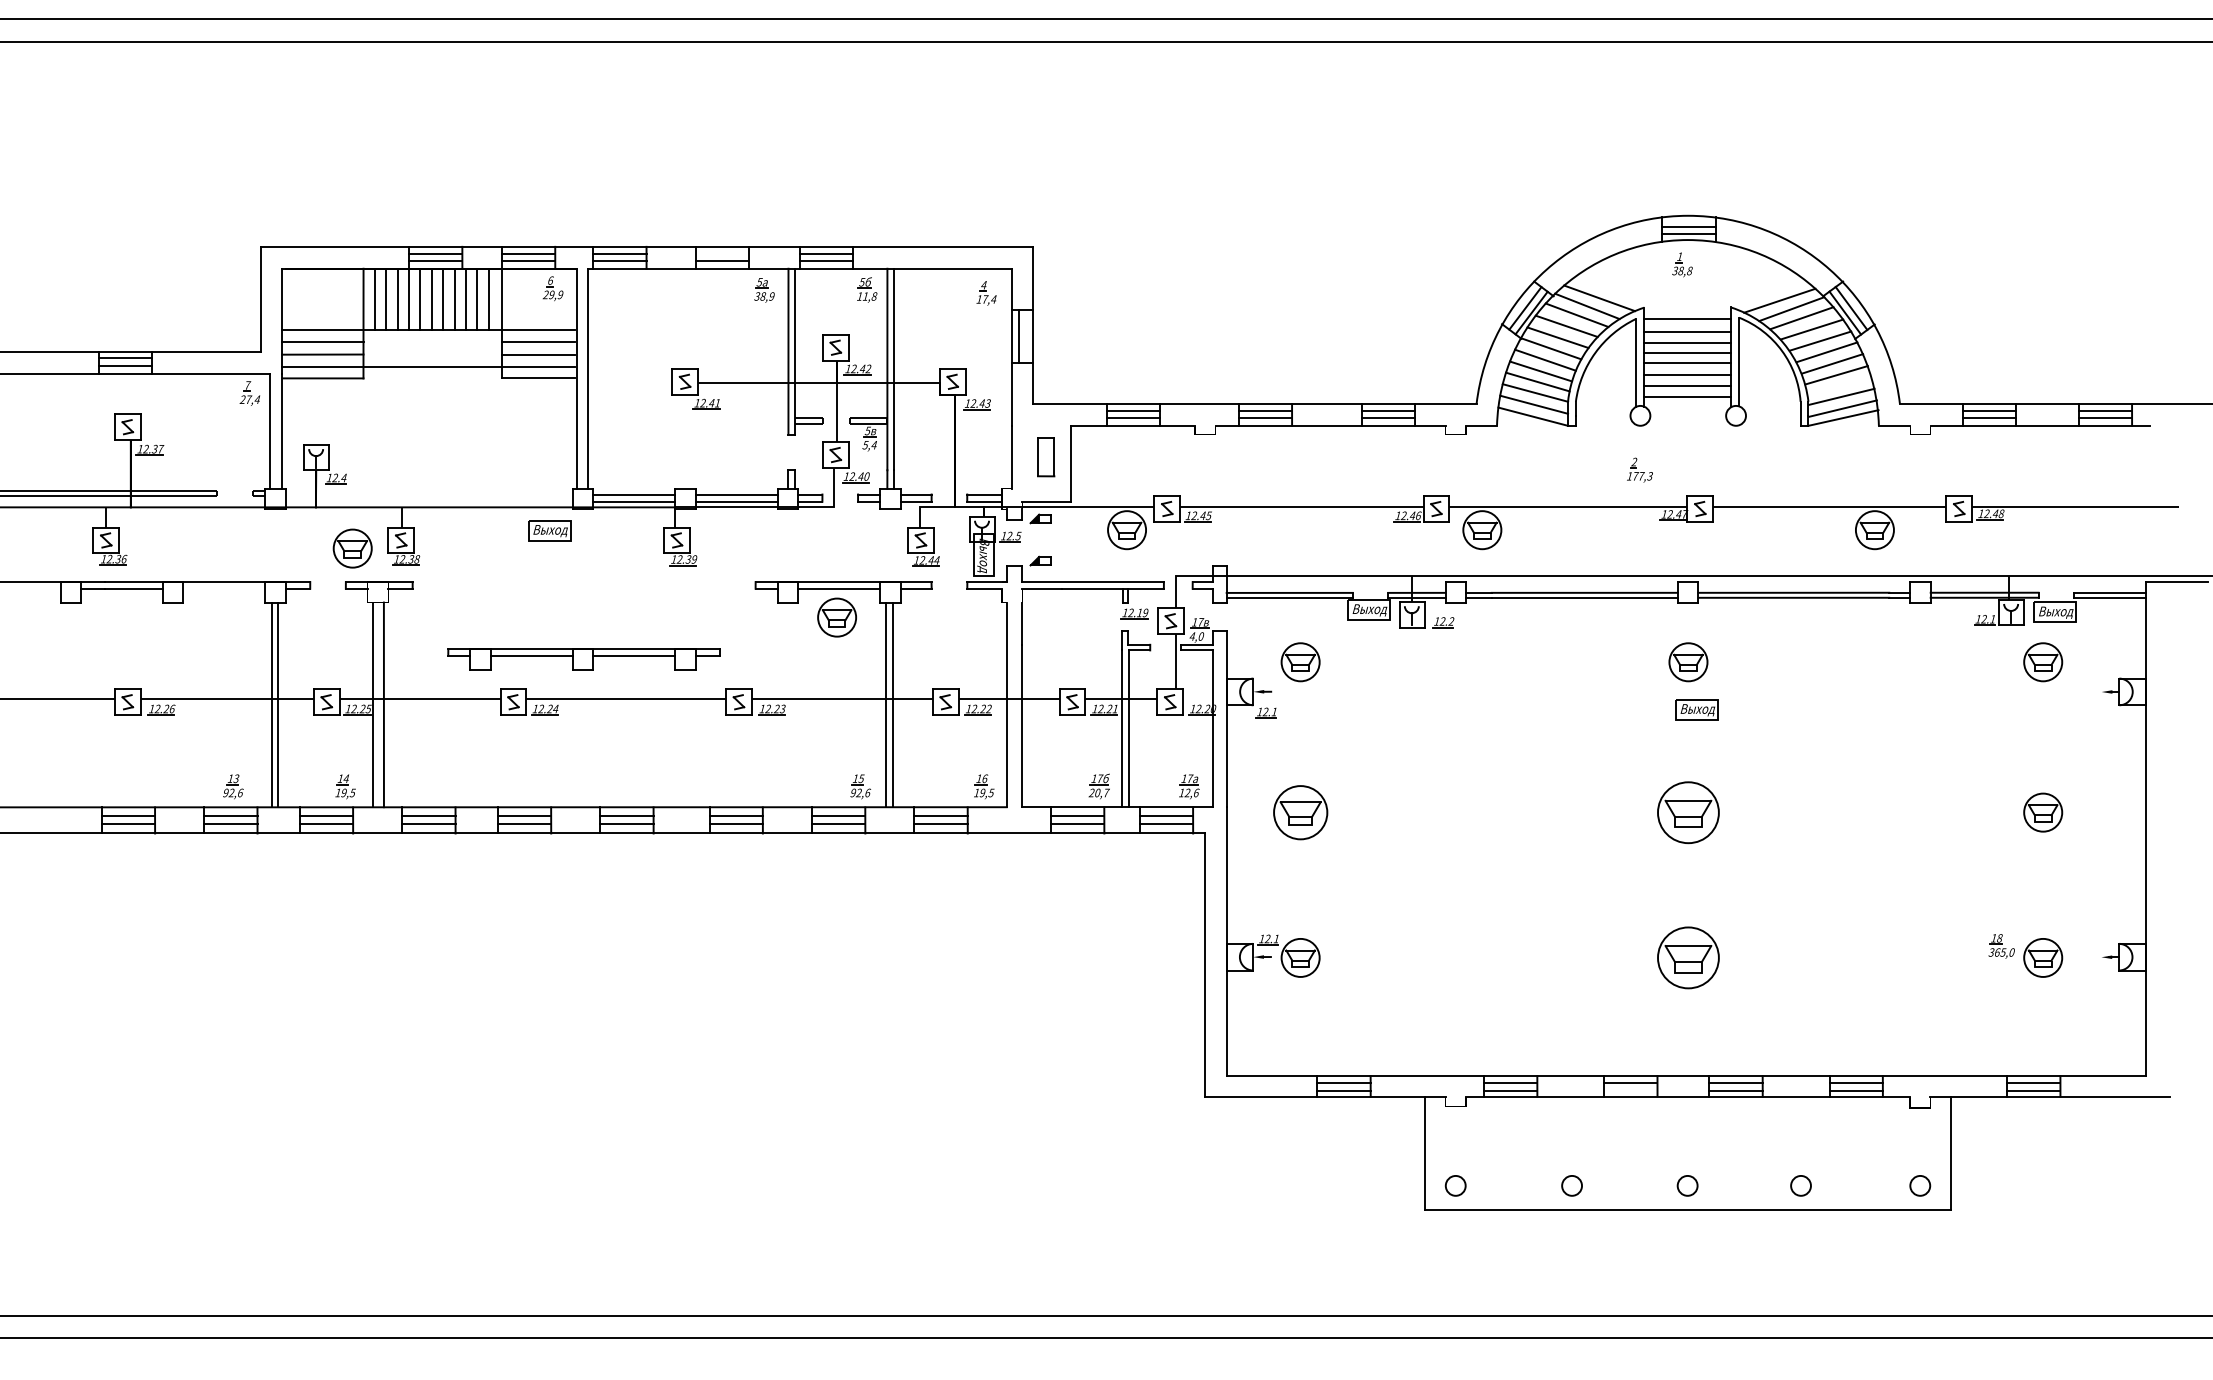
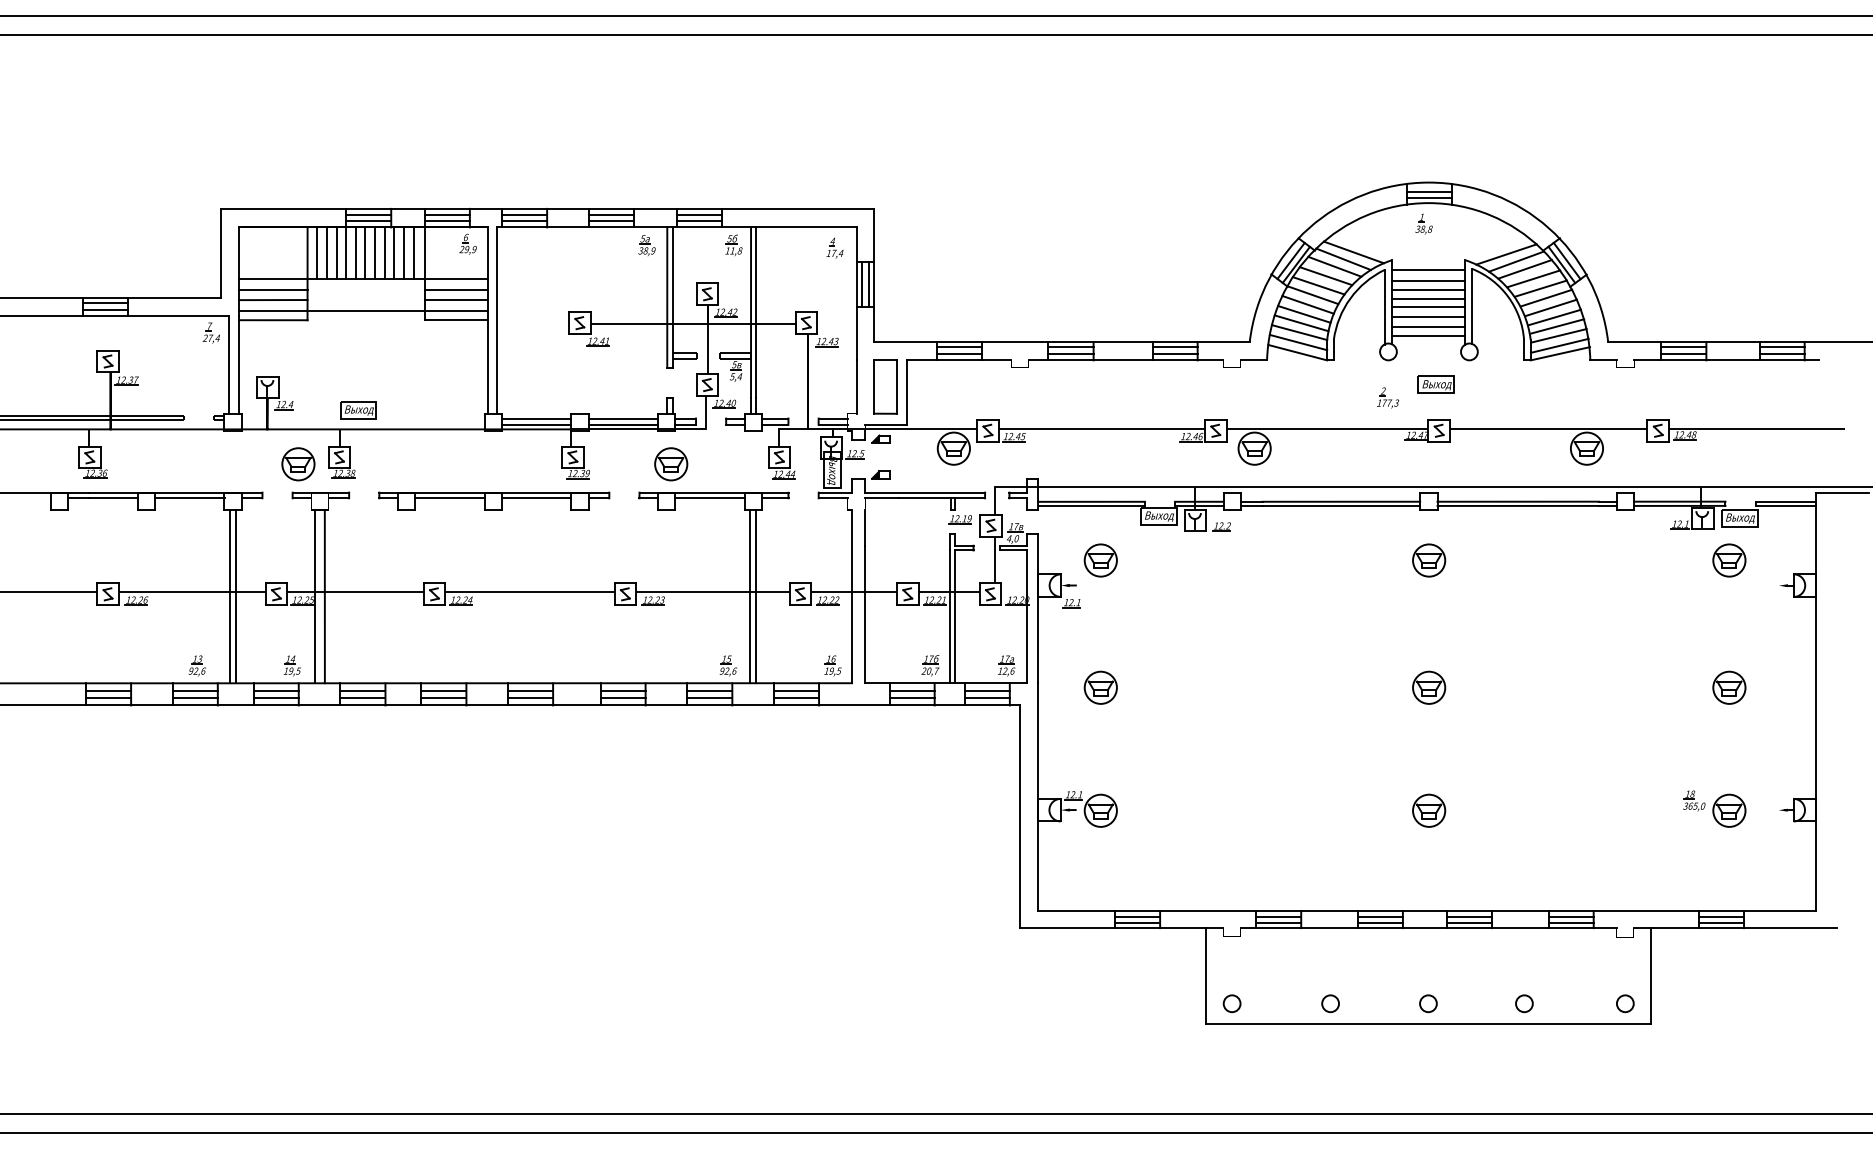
line: (721, 253) -> (610, 214), added
line: (1026, 336) -> (868, 284), added
line: (1839, 385) -> (1556, 326), added
part: (1045, 457) -> (884, 387), size x1.67
part: (549, 530) -> (358, 410), moved
line: (224, 588) -> (189, 498), added
part: (836, 617) -> (670, 464), moved
part: (583, 659) -> (493, 501), moved
part: (1696, 709) -> (1435, 384), moved
part: (1300, 812) -> (1100, 687), size x0.71
part: (1688, 812) -> (1429, 687), size x0.62
part: (1688, 957) -> (1429, 810), size x0.62
line: (1630, 1090) -> (1380, 923), added

